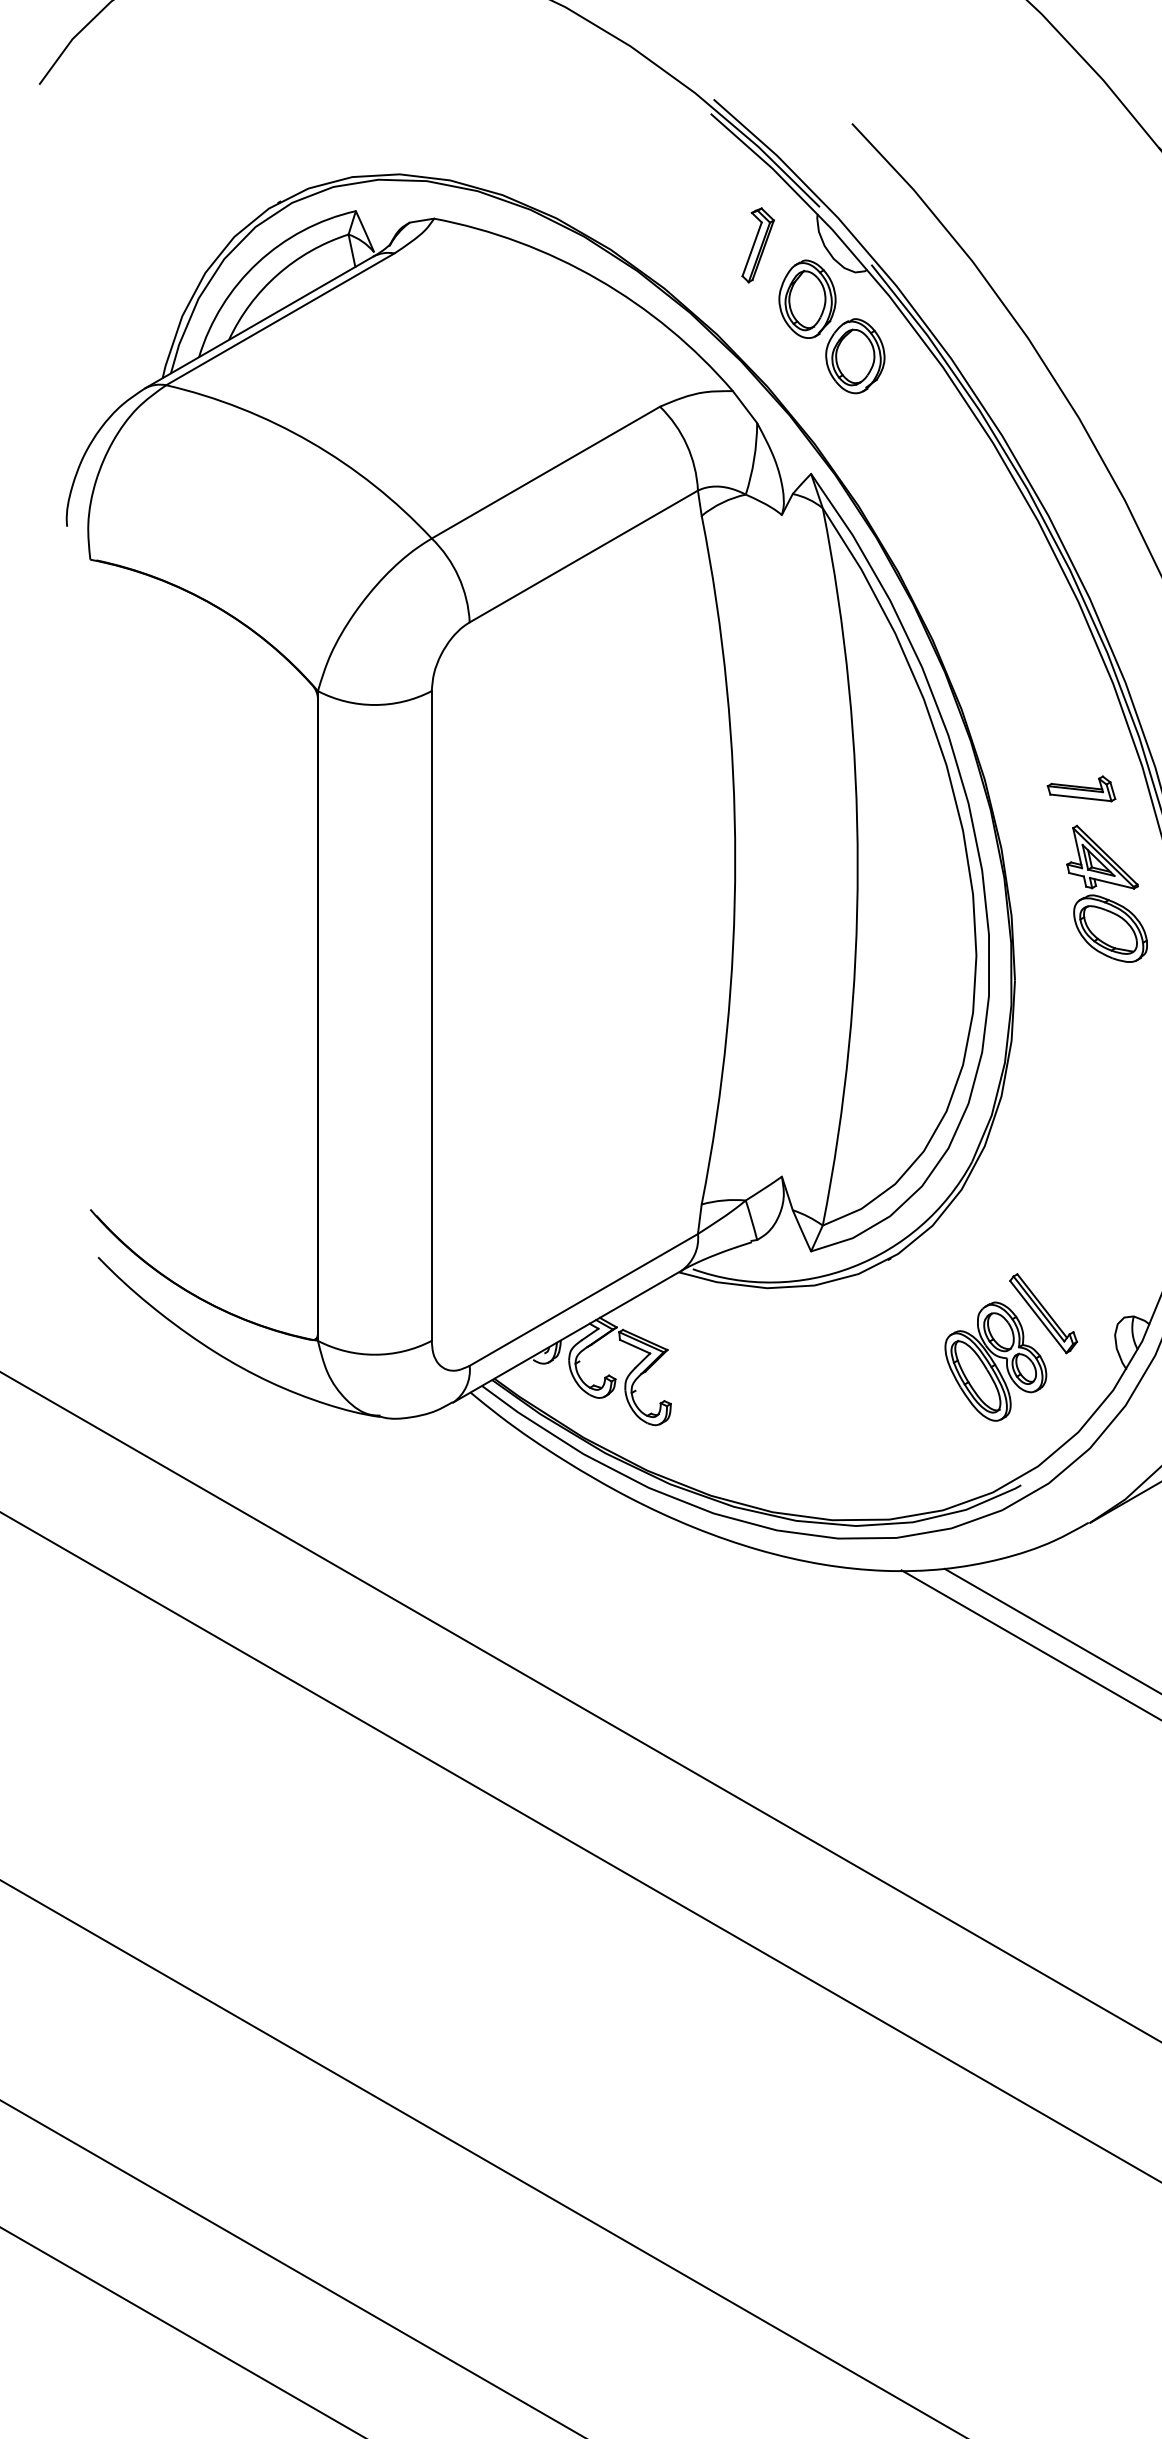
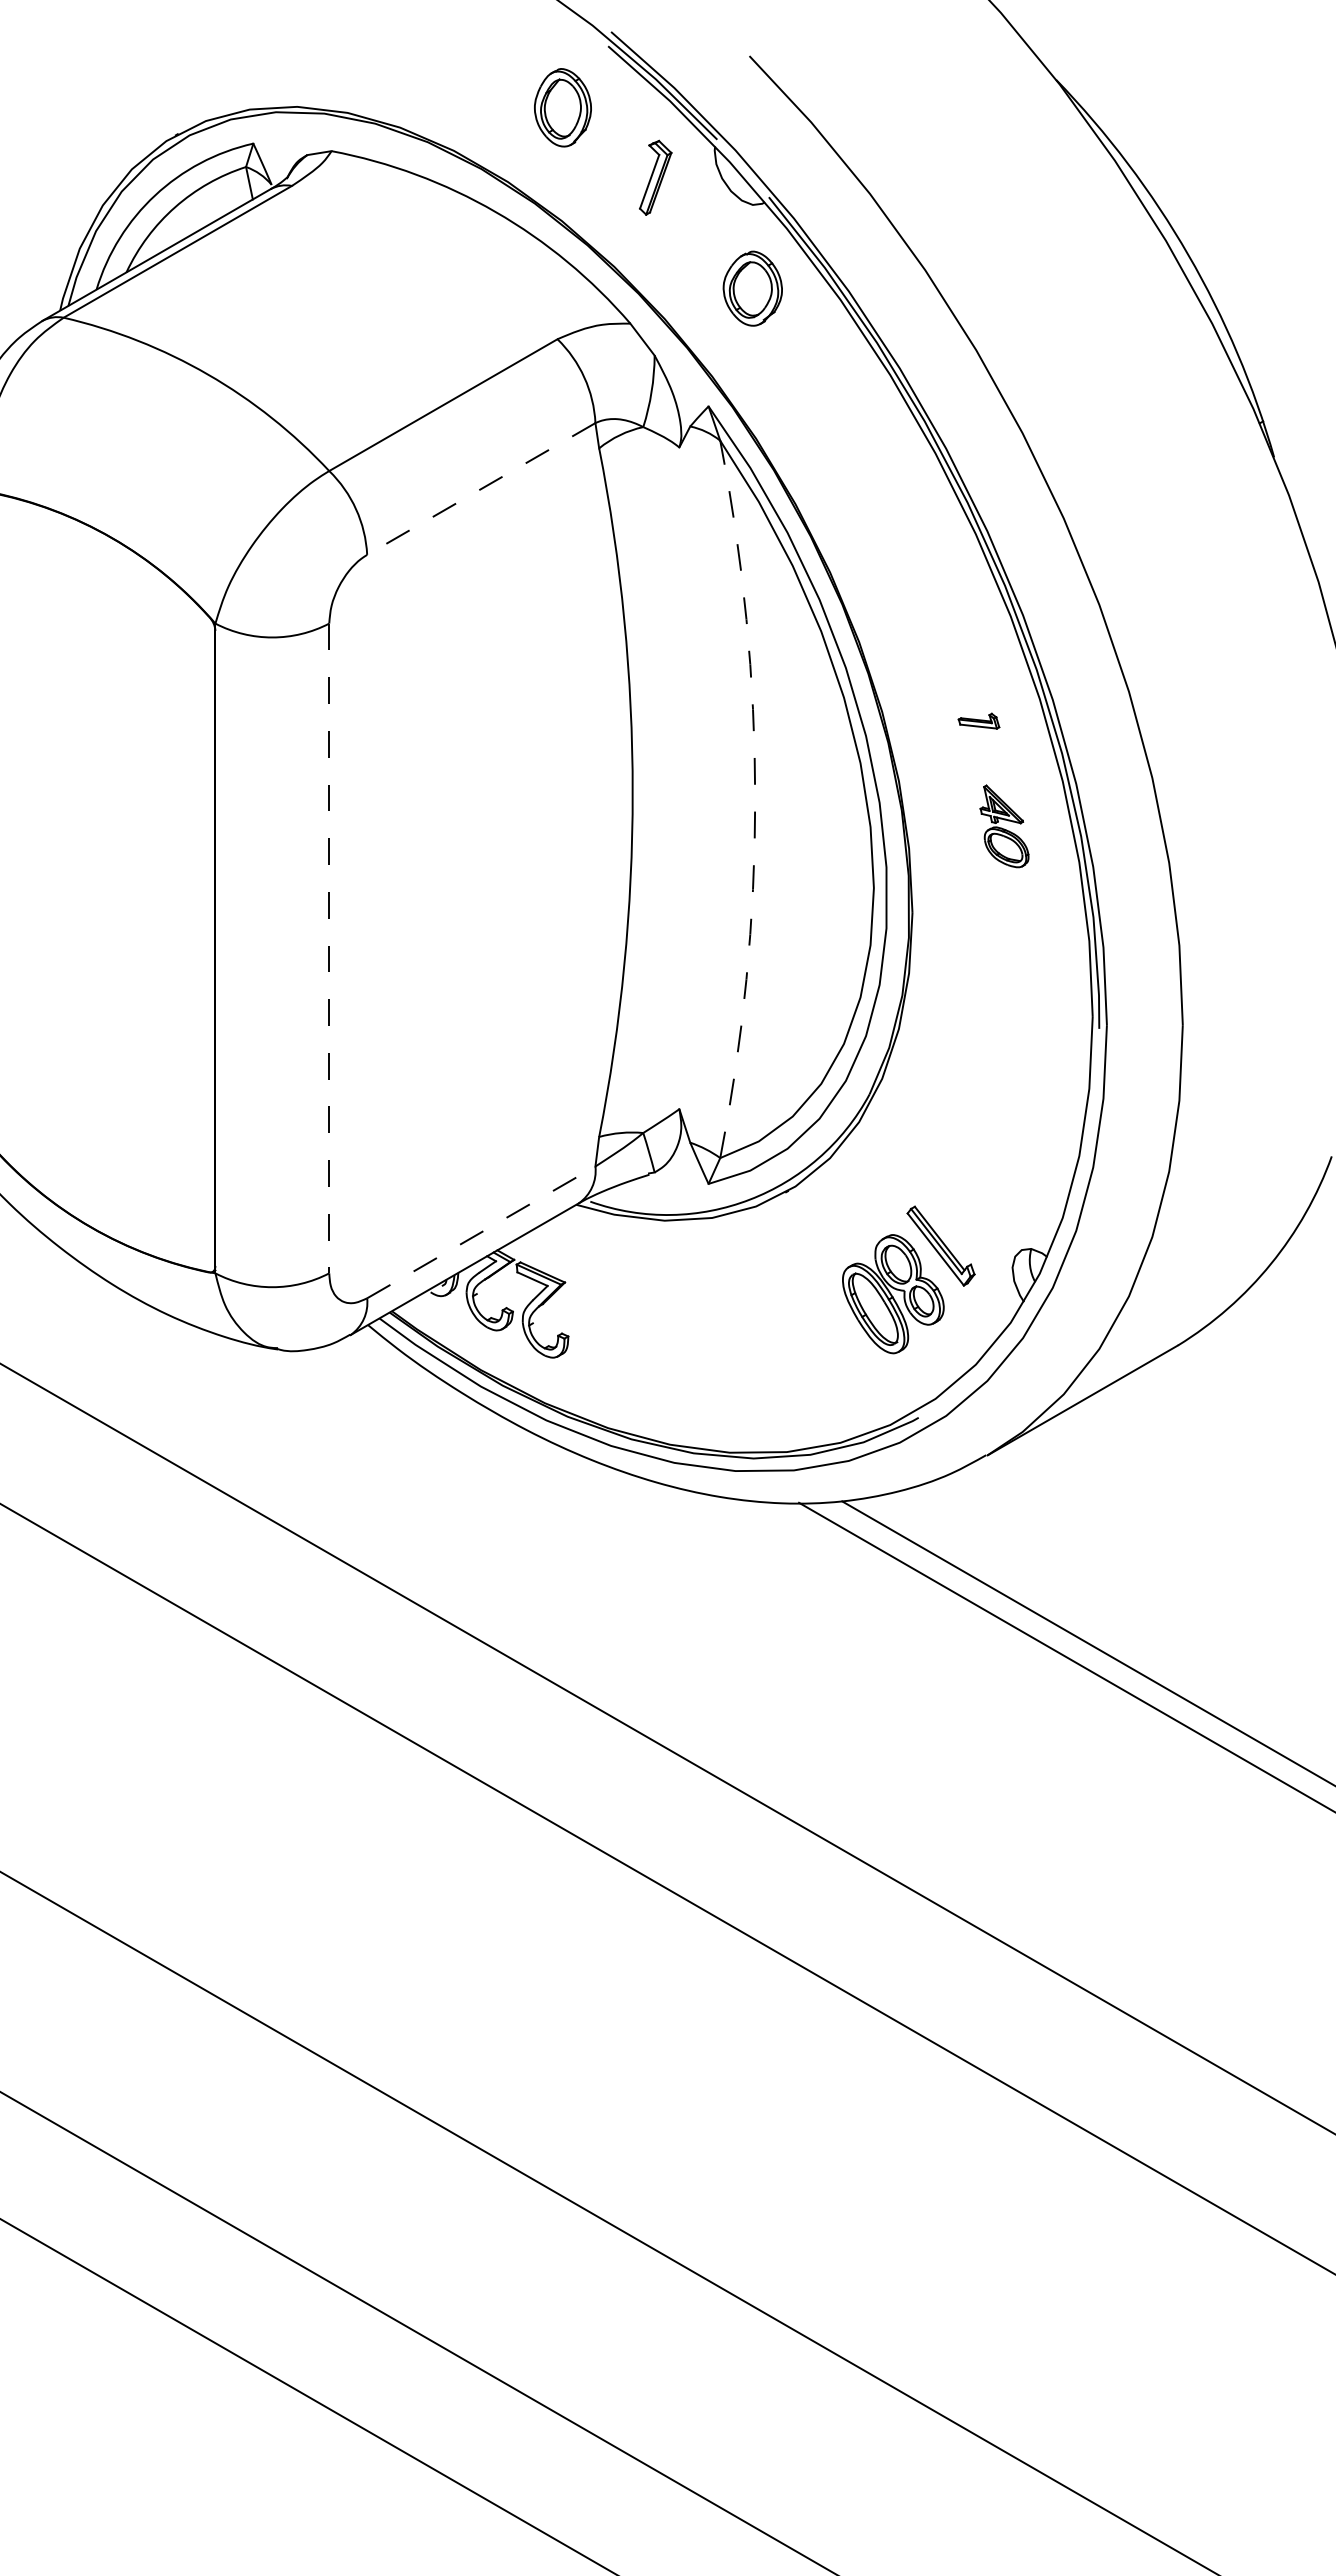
part: (807, 299) -> (562, 107), moved
line: (584, 557) -> (481, 489), solid -> dashed
part: (1081, 788) -> (978, 720), size x0.6
arc: (858, 867) -> (755, 799), solid -> dashed
part: (1107, 894) -> (1004, 826), size x0.6
line: (432, 1016) -> (329, 948), solid -> dashed
line: (584, 1300) -> (481, 1232), solid -> dashed

